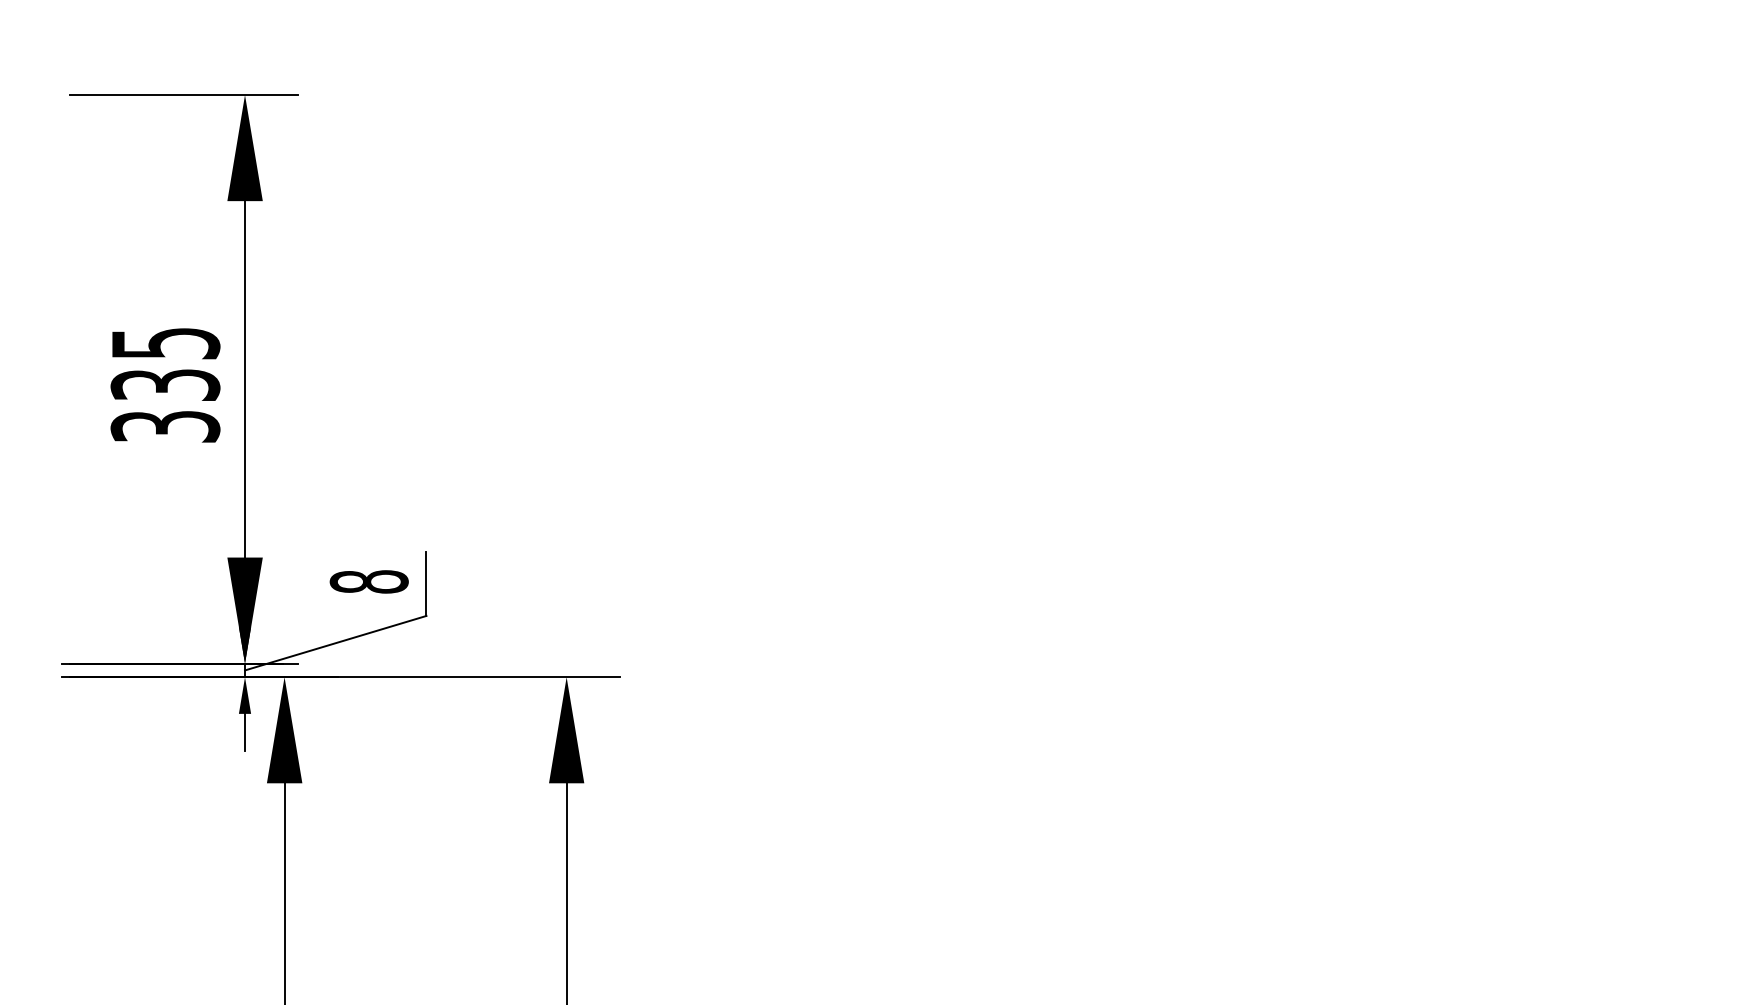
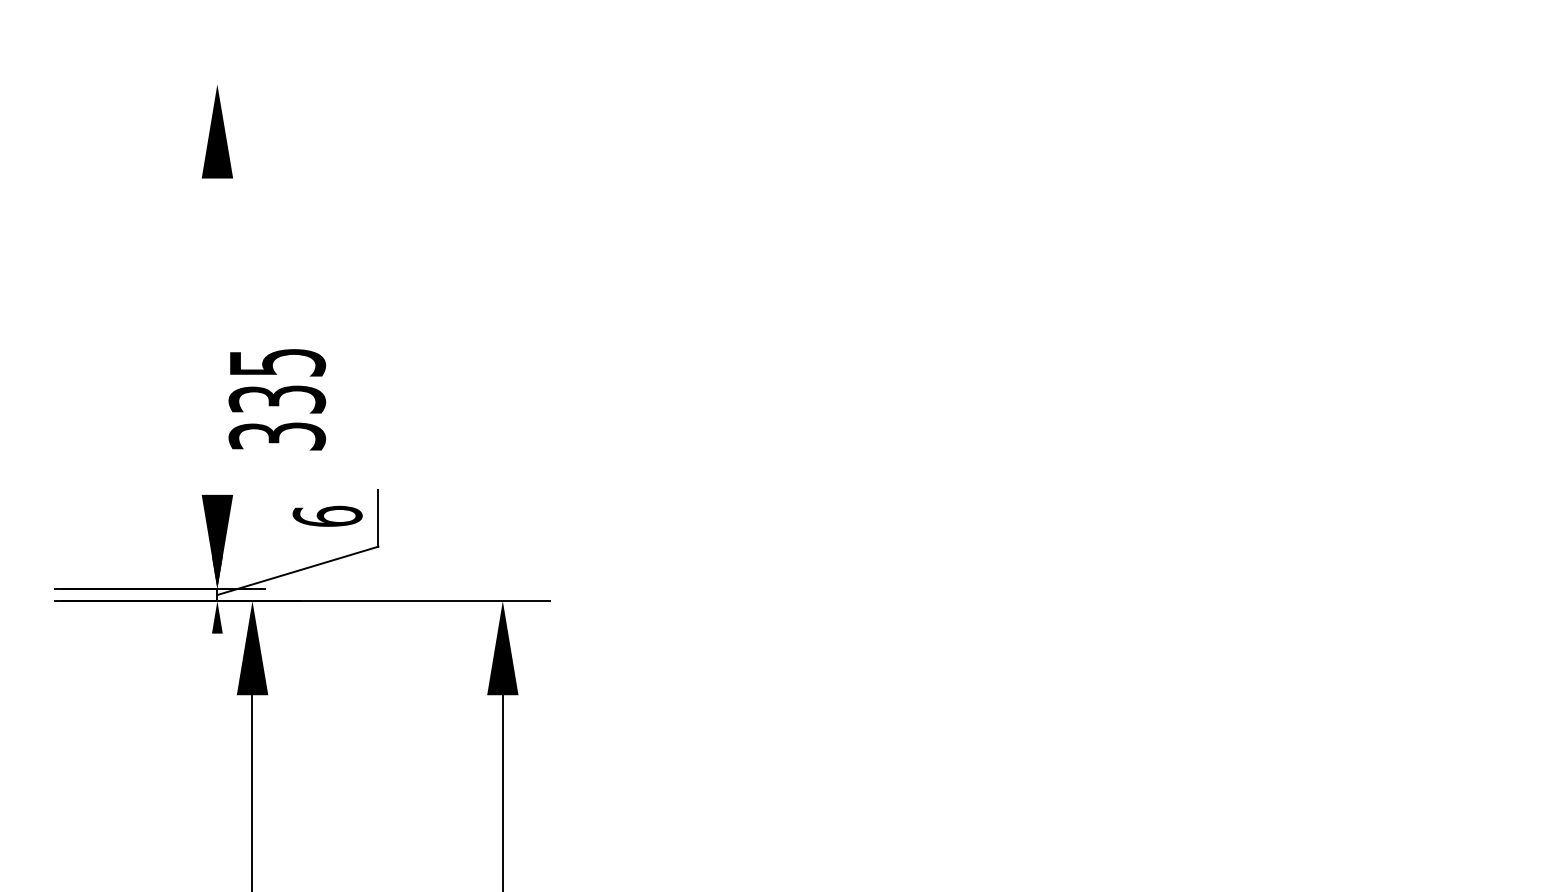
line: (183, 95) -> (162, 84), removed
line: (245, 379) -> (217, 336), removed
text: (165, 385) -> (277, 399), moved
text: (368, 581) -> (326, 516), 8 -> 6
line: (245, 731) -> (217, 649), removed

